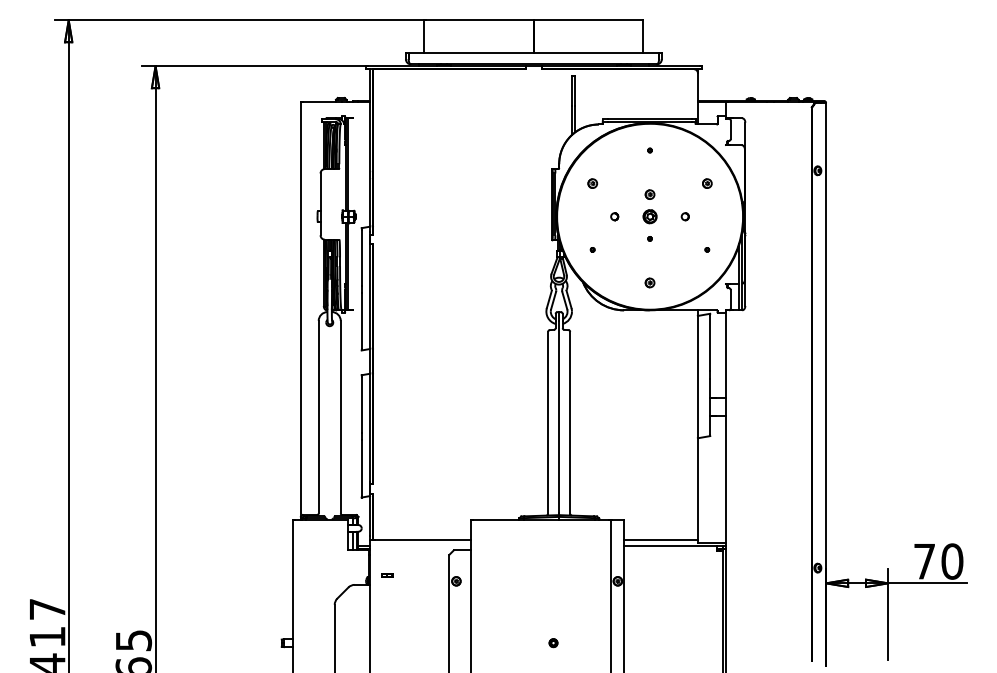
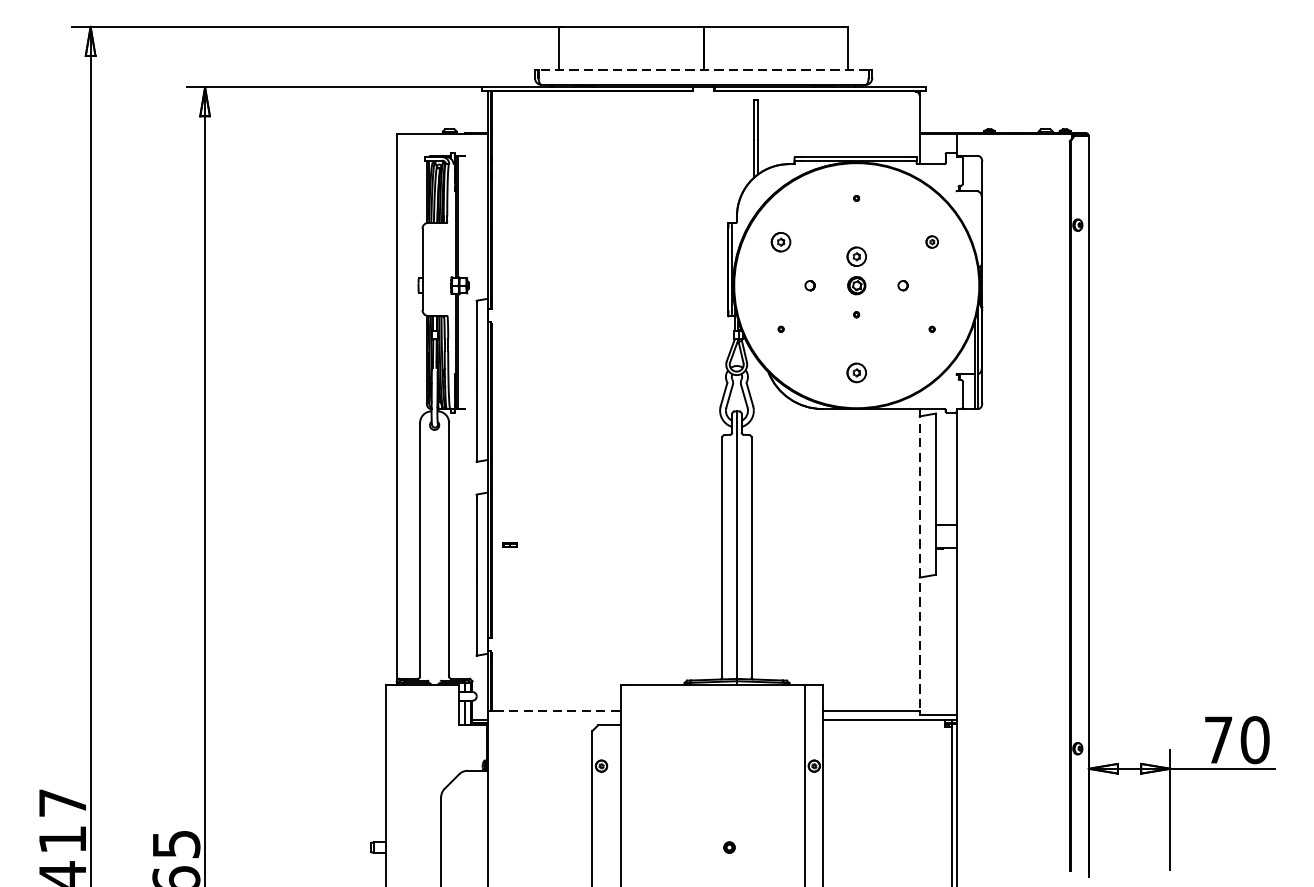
line: (533, 53) -> (703, 70), solid -> dashed
part: (592, 183) -> (780, 241), size x1.6
part: (649, 194) -> (855, 256), size x1.6
part: (649, 282) -> (855, 372), size x1.6
line: (697, 425) -> (919, 560), solid -> dashed
line: (423, 539) -> (558, 711), solid -> dashed
part: (387, 575) -> (510, 544), moved

